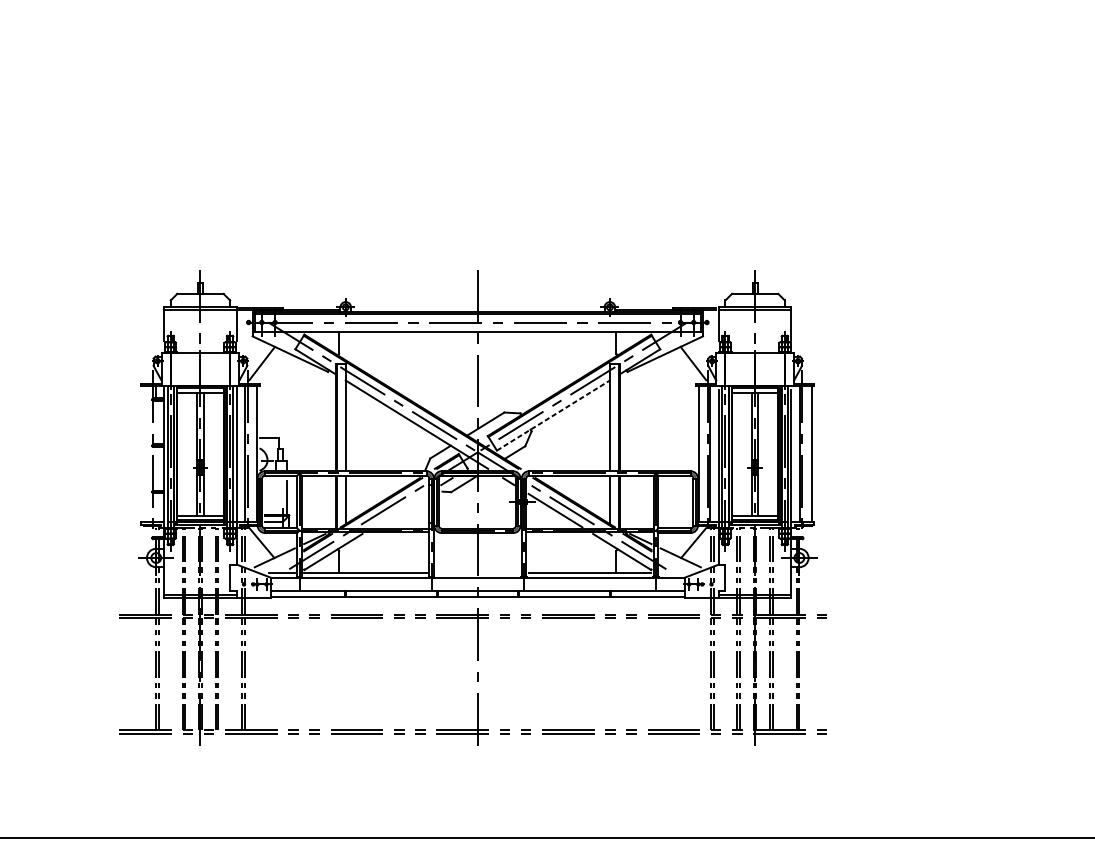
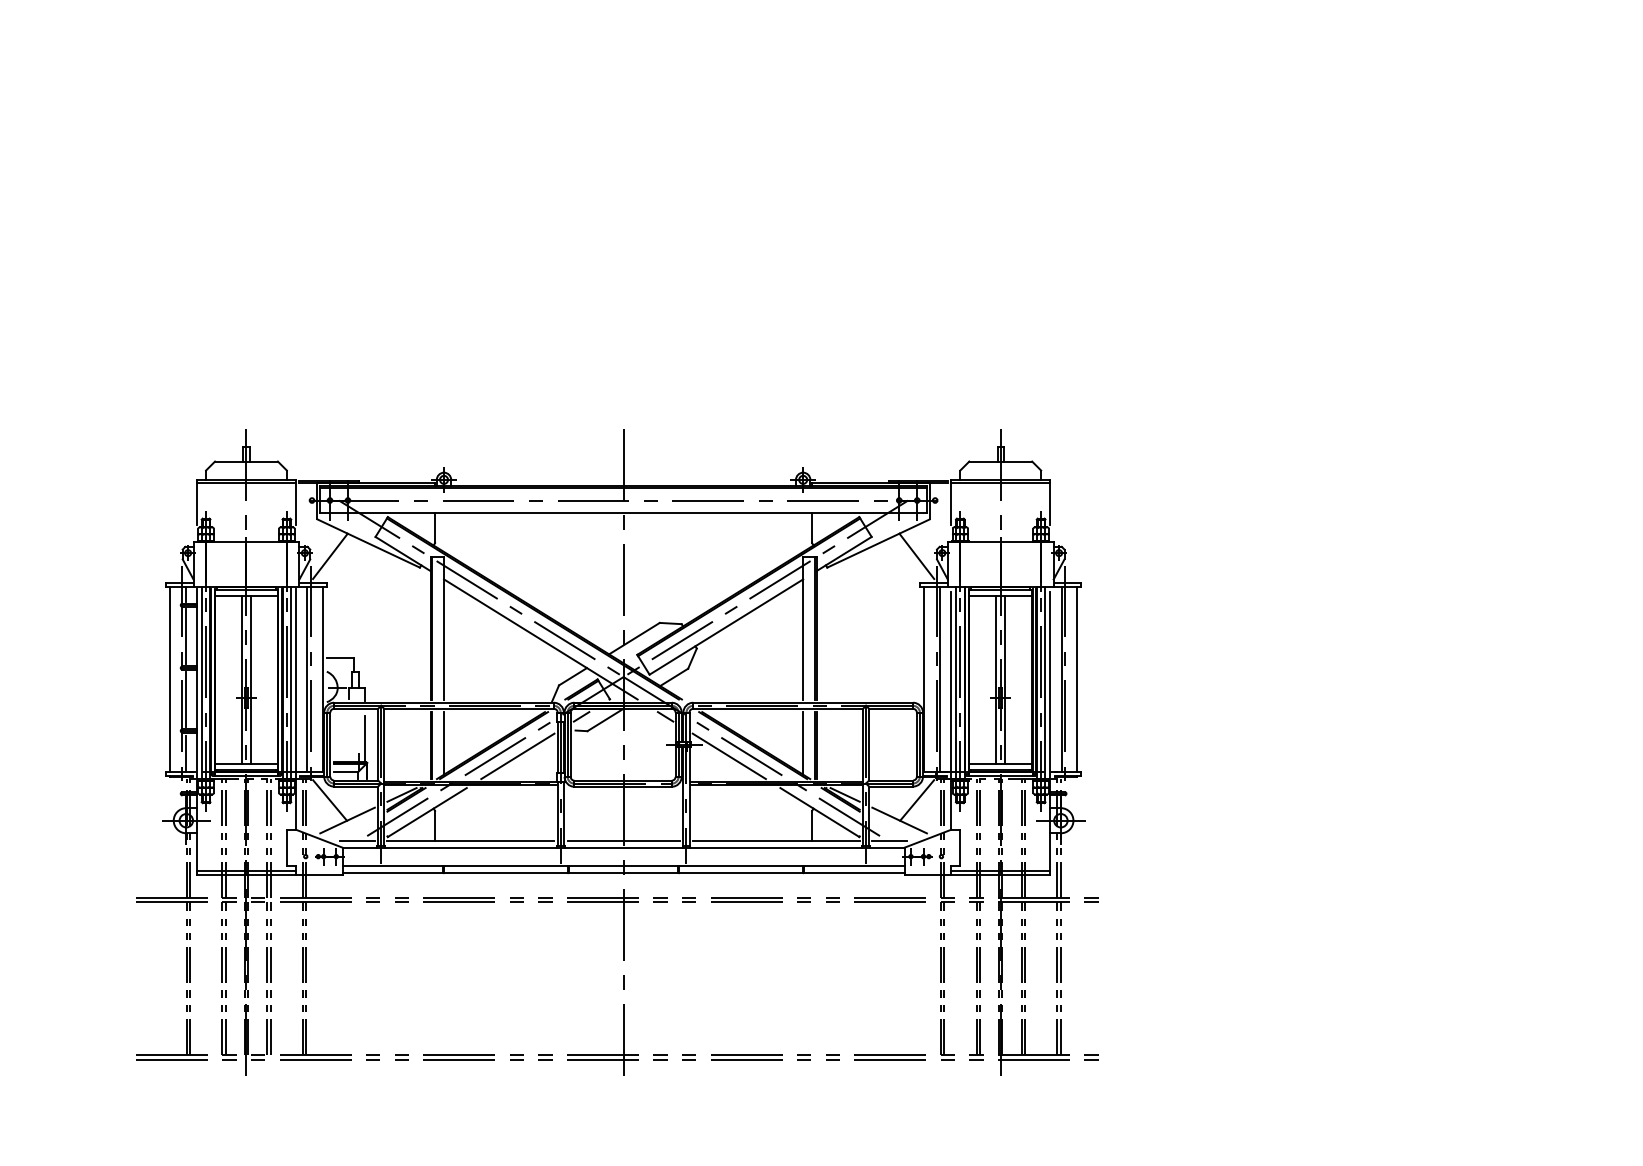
line: (553, 415) -> (726, 626), dashed -> solid
line: (155, 422) -> (185, 636), added
line: (143, 454) -> (169, 679), added
line: (155, 468) -> (185, 698), added
line: (155, 508) -> (185, 753), added
line: (399, 510) -> (517, 756), added
line: (477, 573) -> (623, 841), added
line: (673, 573) -> (889, 841), added

